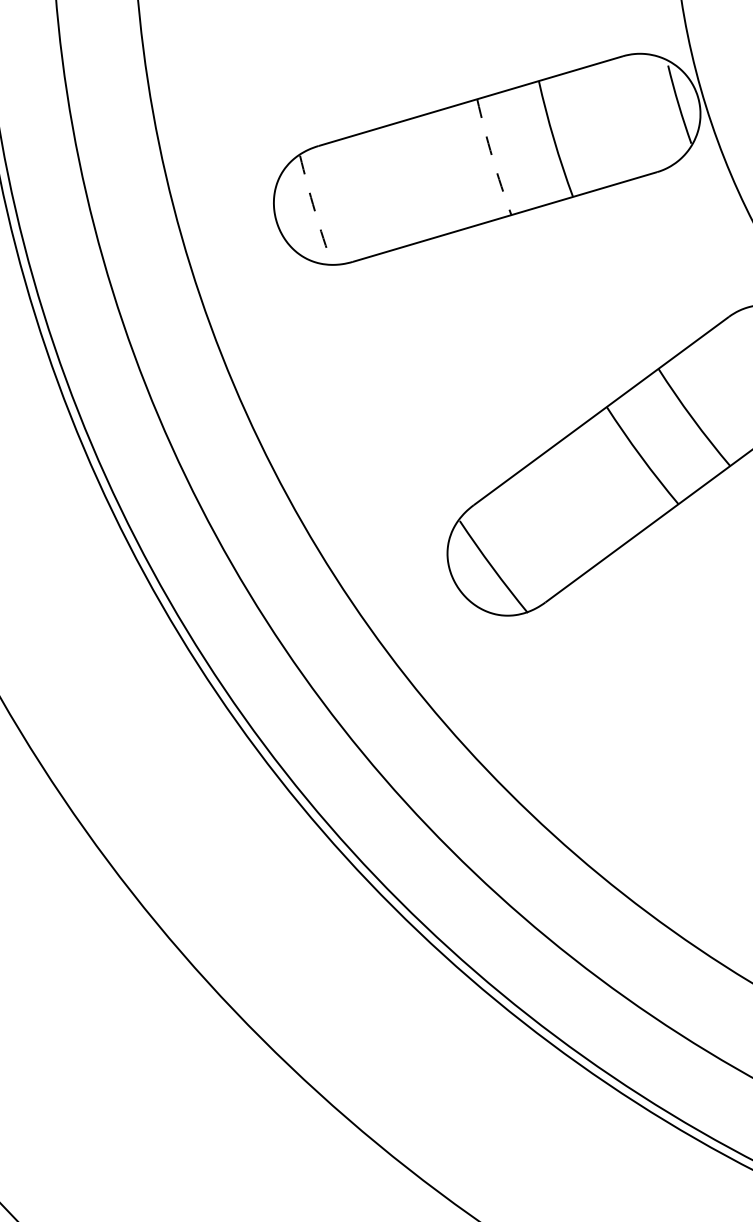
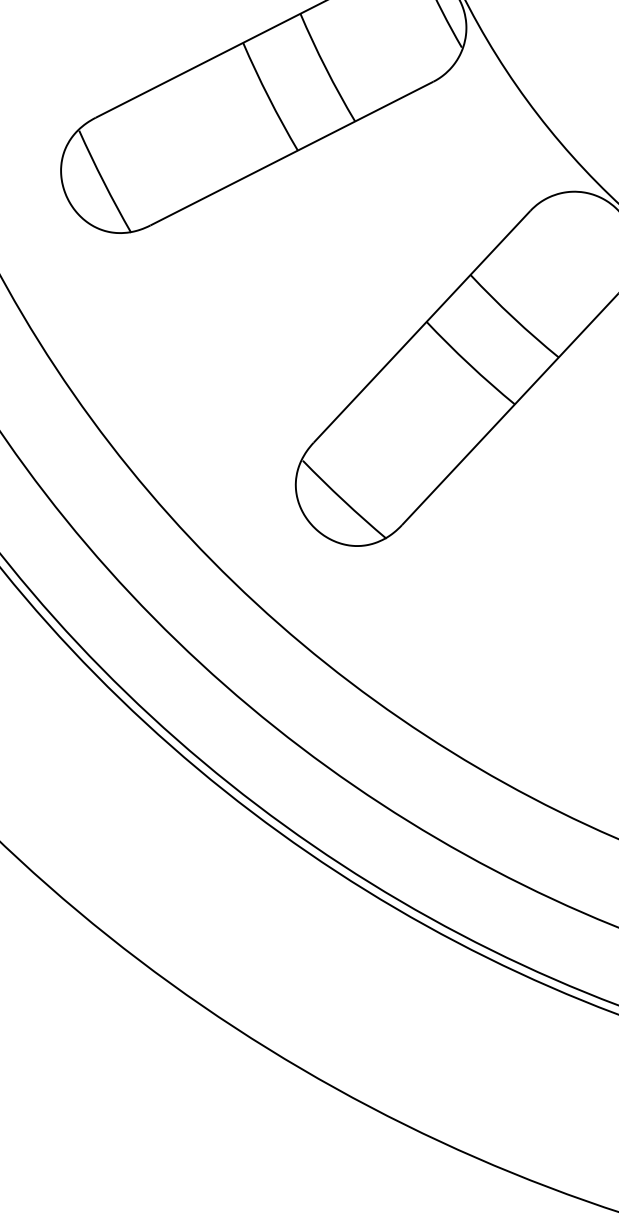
arc: (492, 157) -> (268, 97), dashed -> solid
arc: (314, 211) -> (103, 182), dashed -> solid

